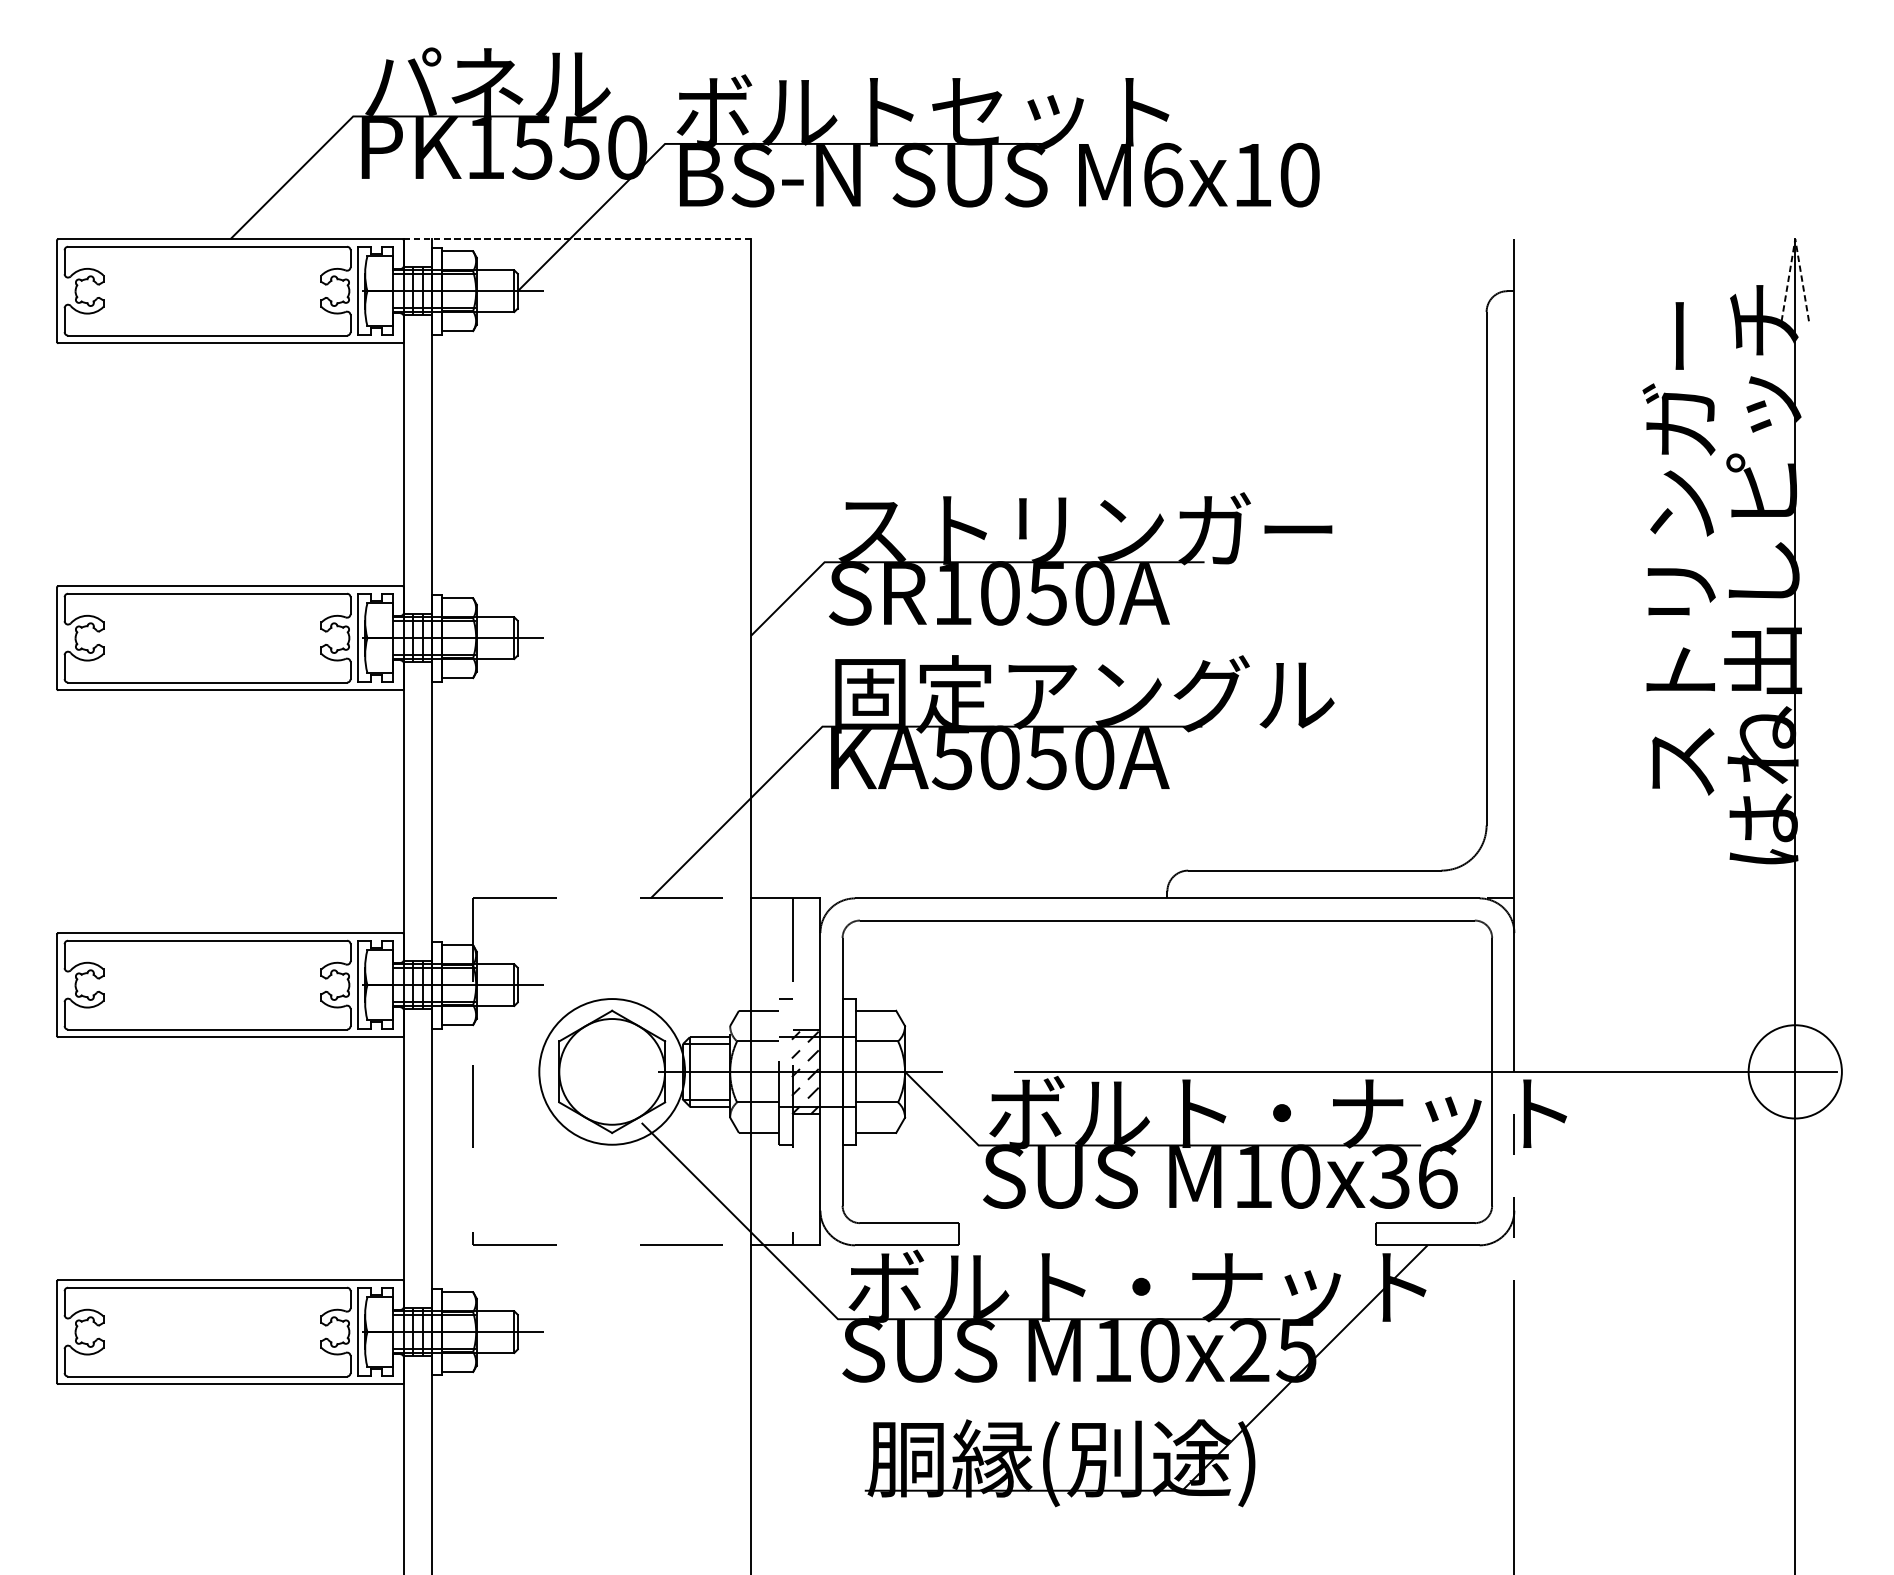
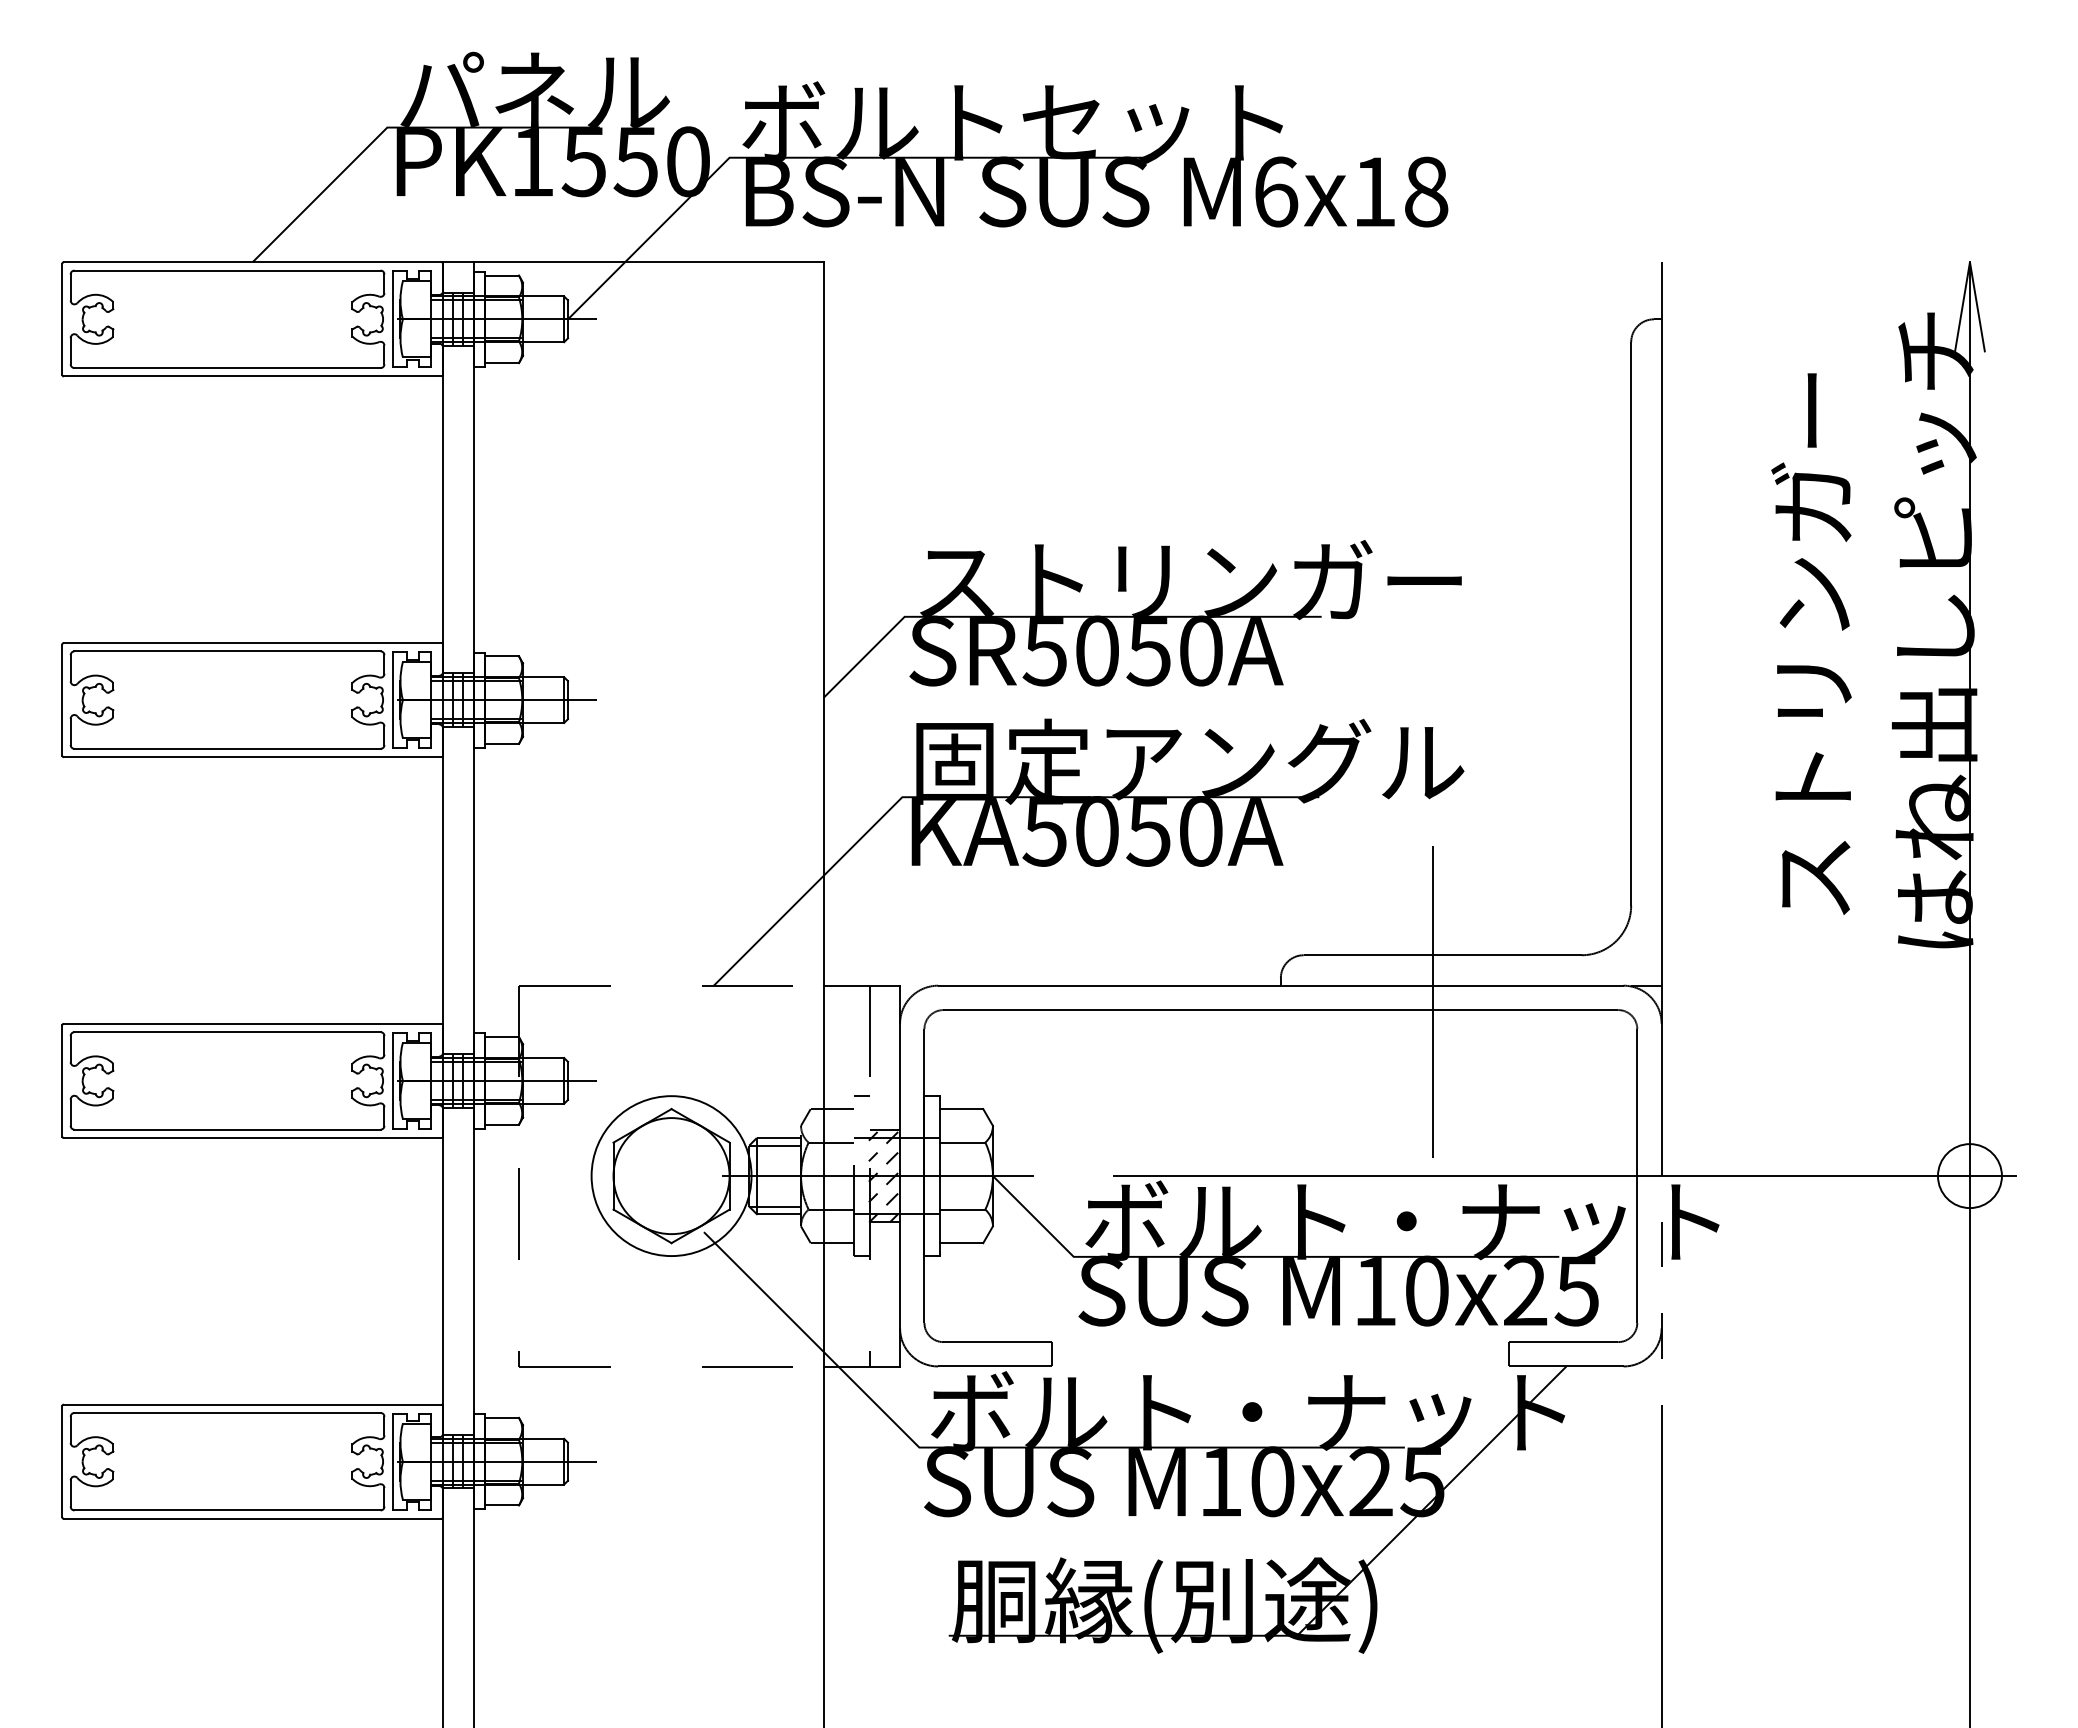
text: (1300, 174) -> (1426, 191), M6x10 -> M6x18
line: (578, 239) -> (634, 262), dashed -> solid
line: (1794, 239) -> (1969, 262), dashed -> solid
text: (1679, 548) -> (1811, 643), moved
text: (952, 593) -> (1044, 651), SR1050A -> SR5050A
line: (1306, 912) -> (1433, 1001), added
circle: (1794, 1072) -> (1969, 1176), size x0.62
text: (1413, 1176) -> (1550, 1290), M10x36 -> M10x25

